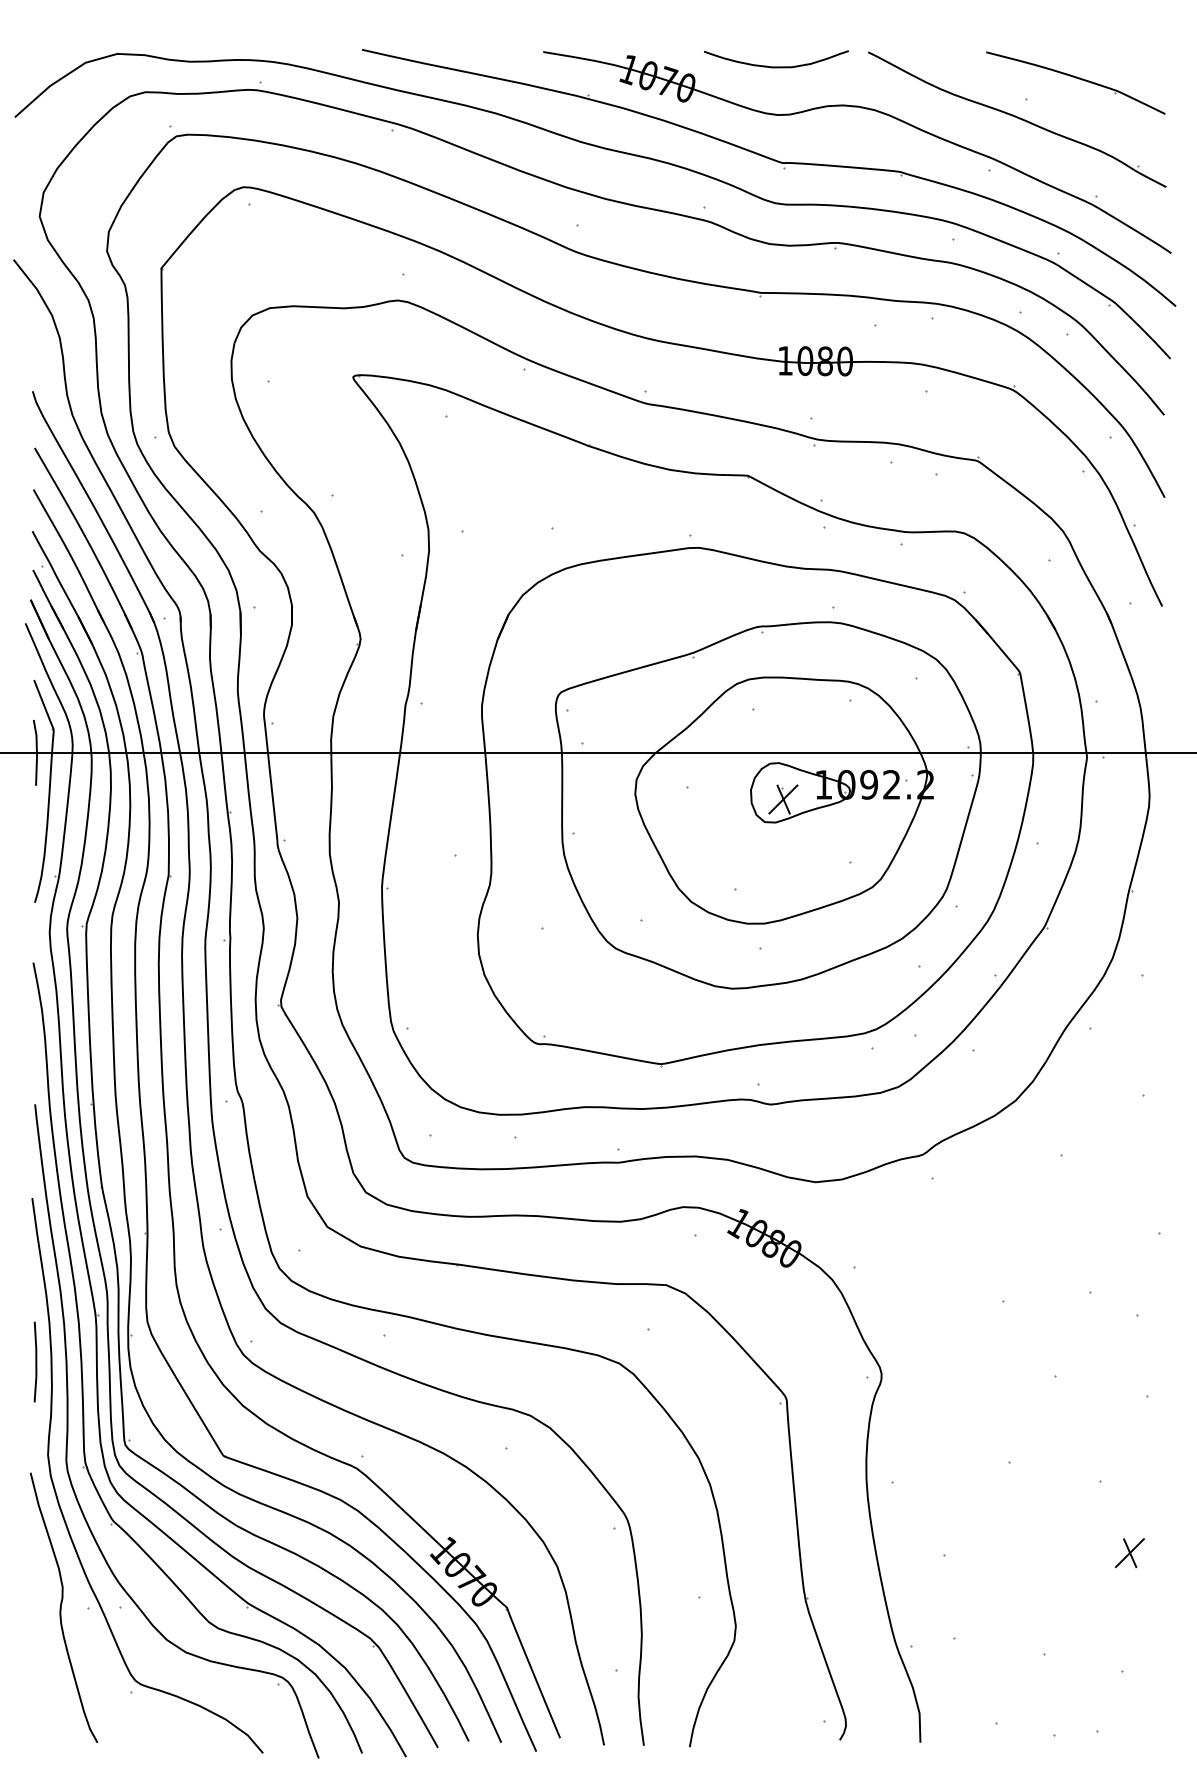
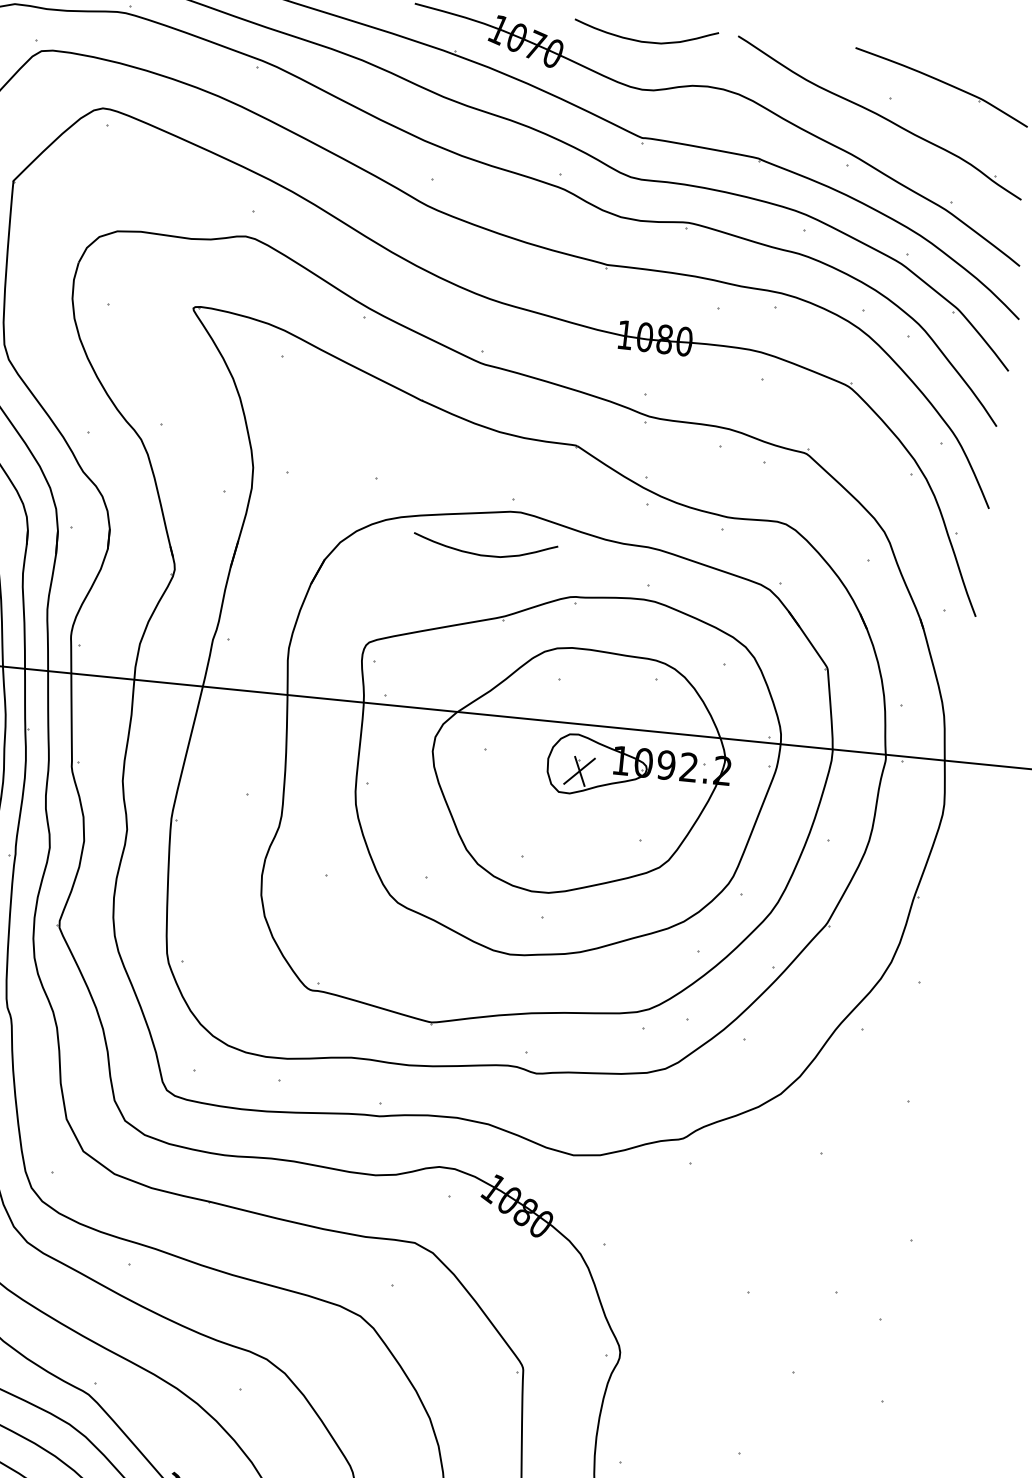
curve: (667, 593) -> (484, 554), added

